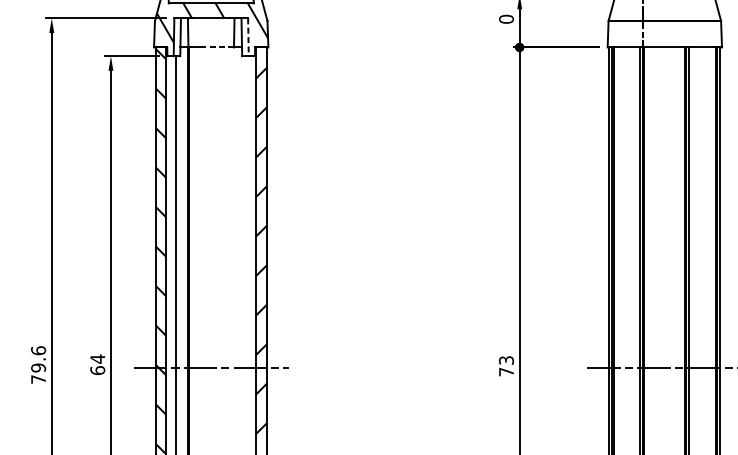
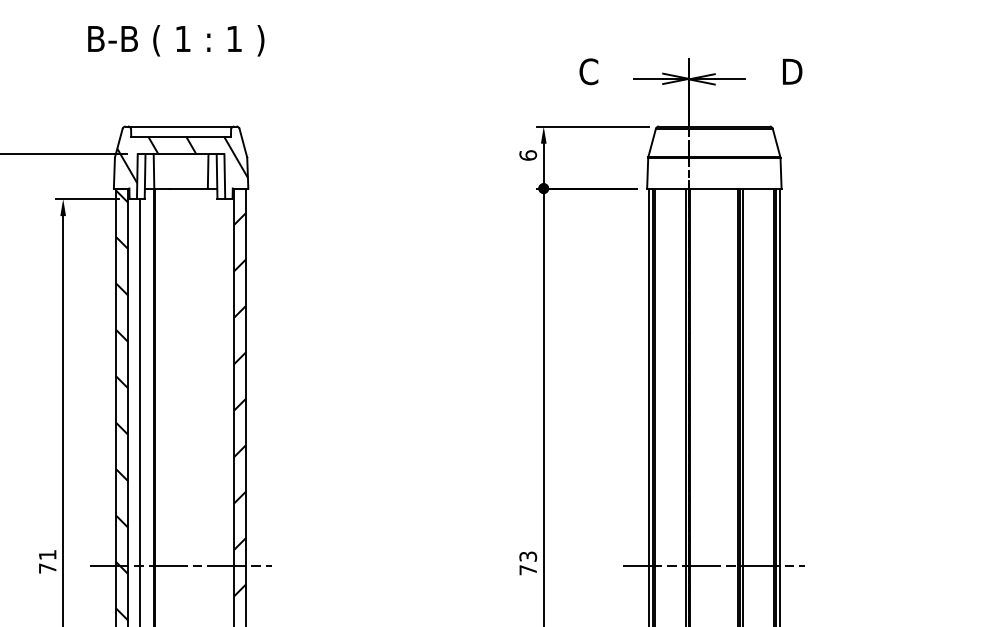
text: (505, 19) -> (527, 155), 0 -> 6
line: (248, 38) -> (224, 177), dashed -> solid
line: (218, 47) -> (189, 188), dashed -> solid
text: (97, 364) -> (47, 561), 64 -> 71

